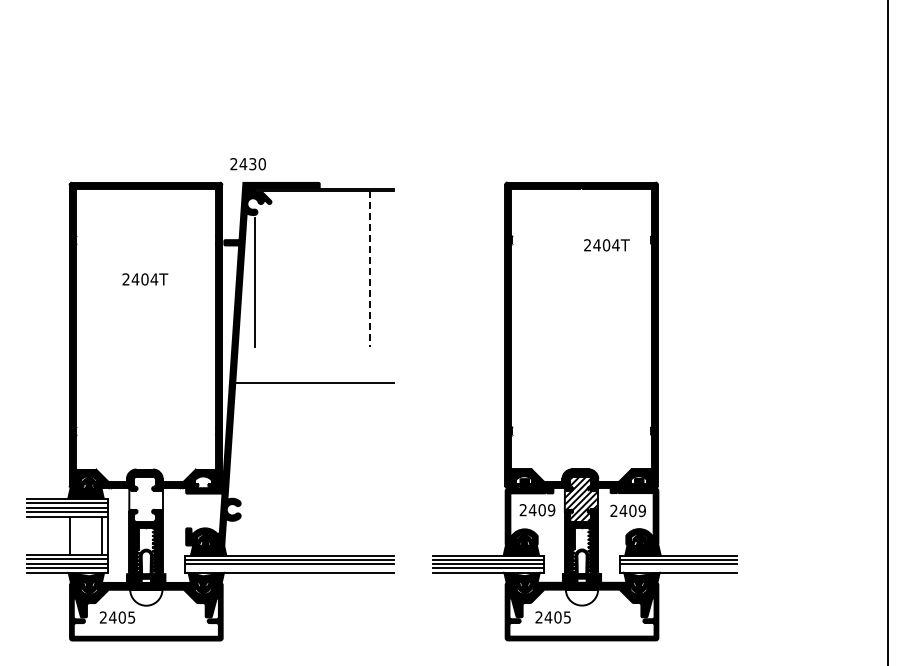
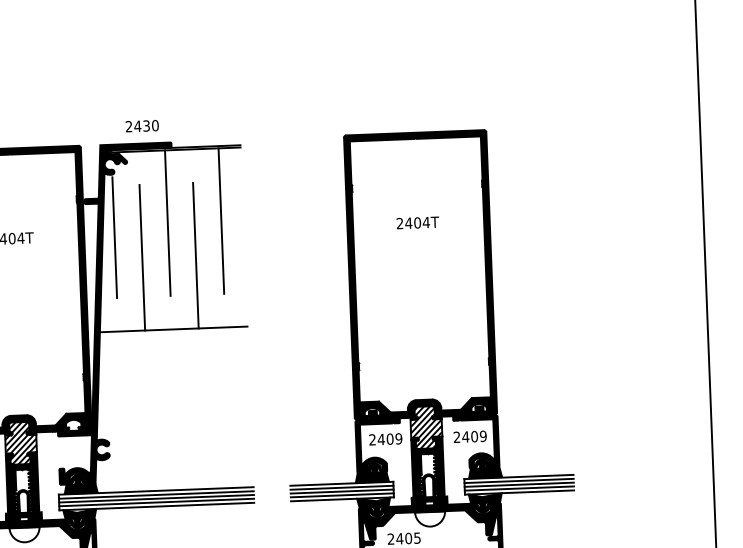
text: (247, 164) -> (141, 126), moved
text: (606, 245) -> (417, 223), moved
line: (312, 269) -> (167, 223), added
line: (370, 269) -> (221, 221), dashed -> solid
line: (283, 305) -> (142, 257), added
line: (341, 305) -> (196, 255), added
hatch: (145, 498) -> (20, 442), added
line: (288, 568) -> (156, 502), added
line: (678, 568) -> (519, 488), added

